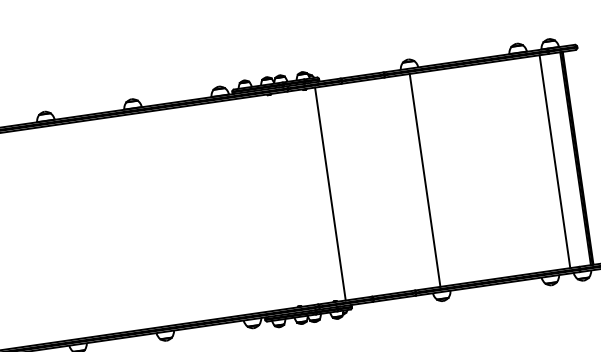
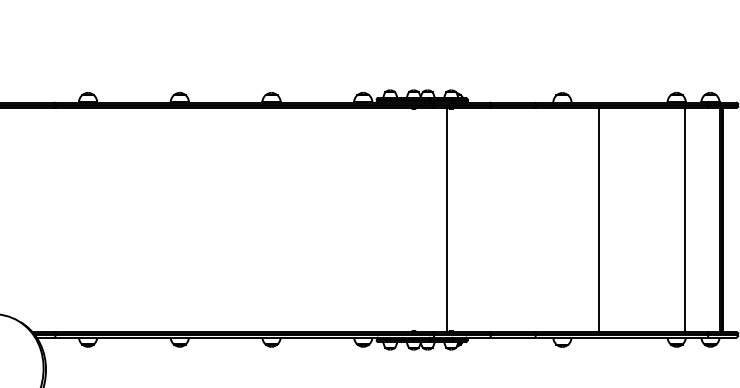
line: (555, 162) -> (685, 220), moved
line: (424, 180) -> (598, 220), moved
line: (330, 194) -> (447, 220), moved

